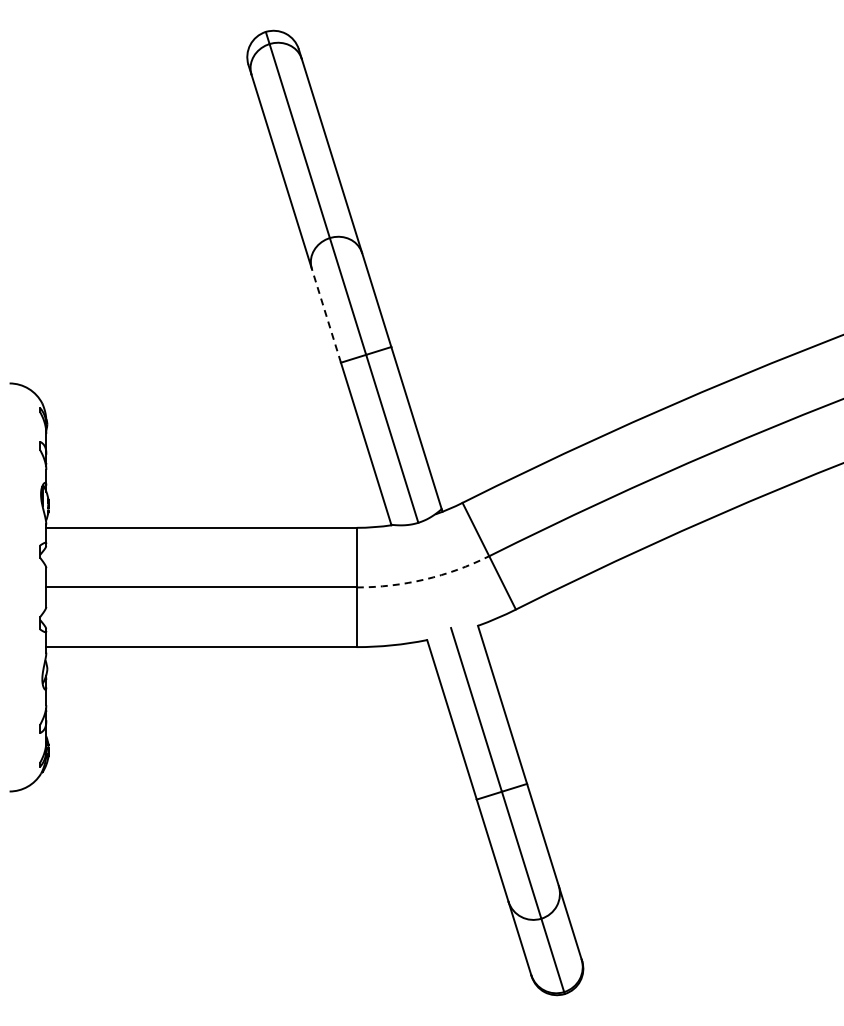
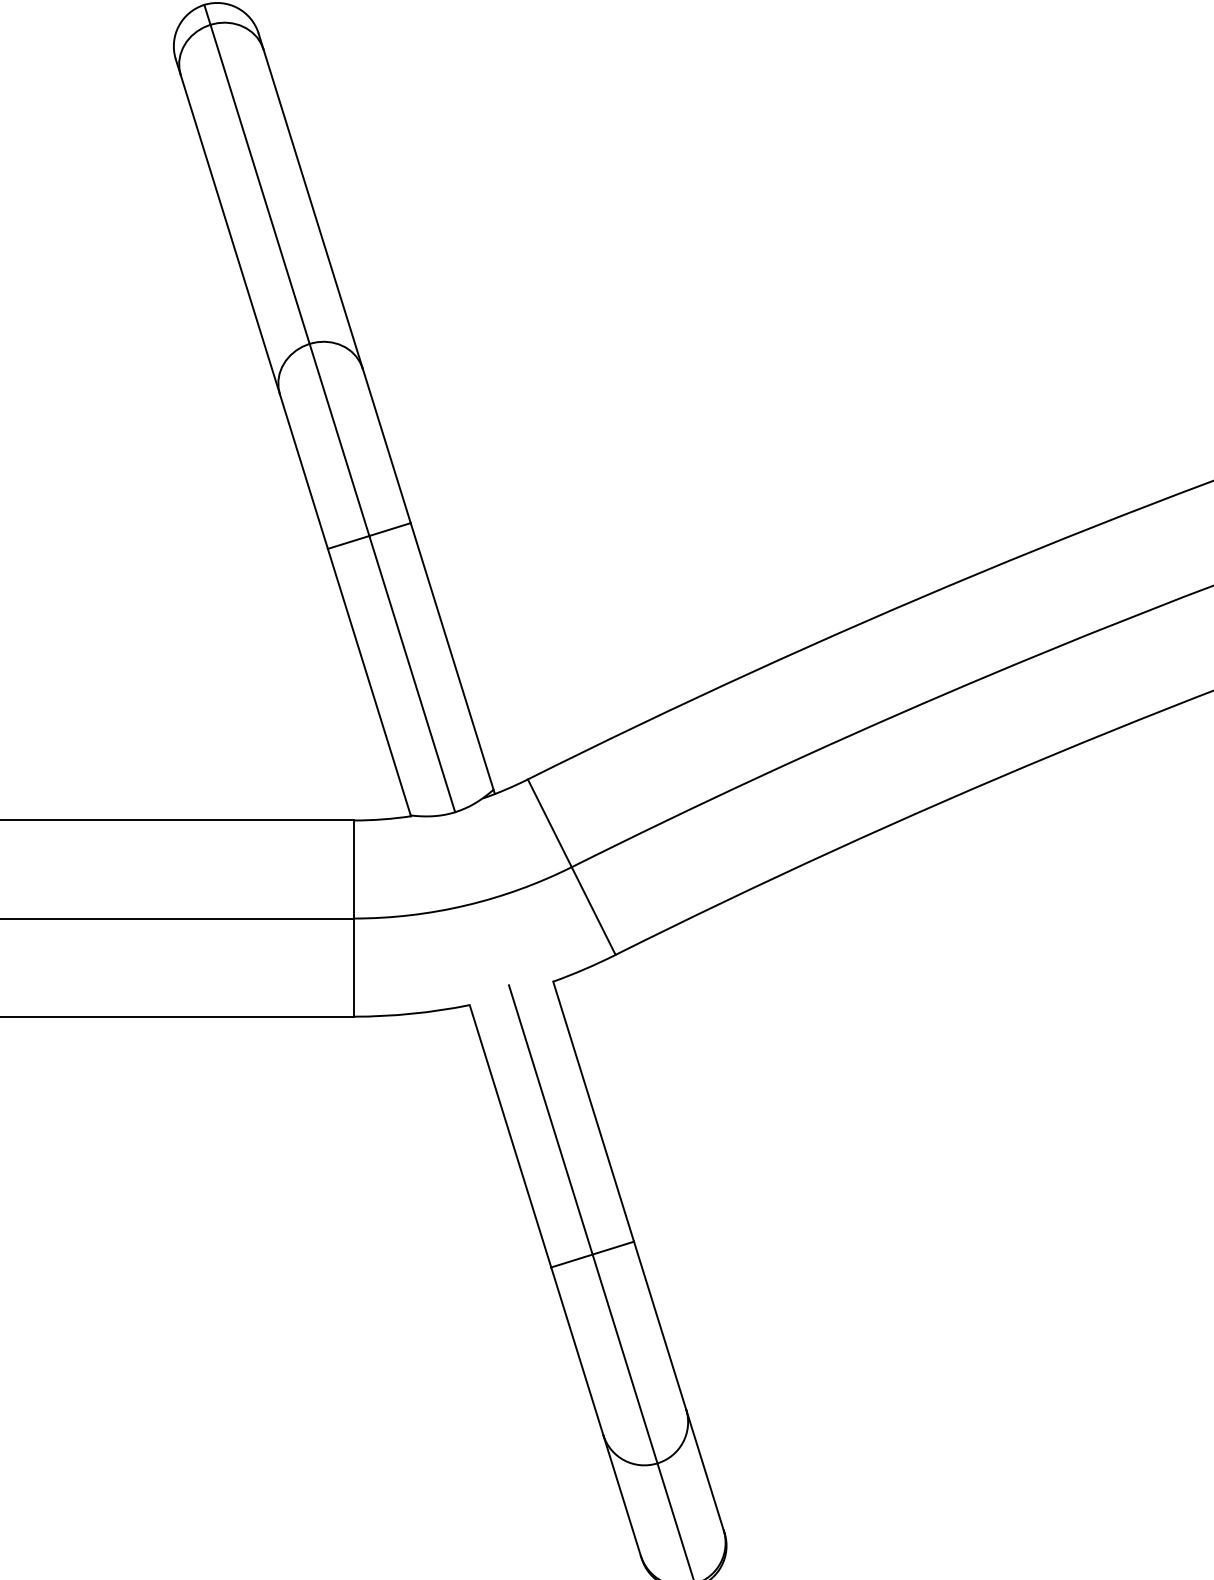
line: (326, 315) -> (304, 471), dashed -> solid
arc: (424, 579) -> (465, 905), dashed -> solid

